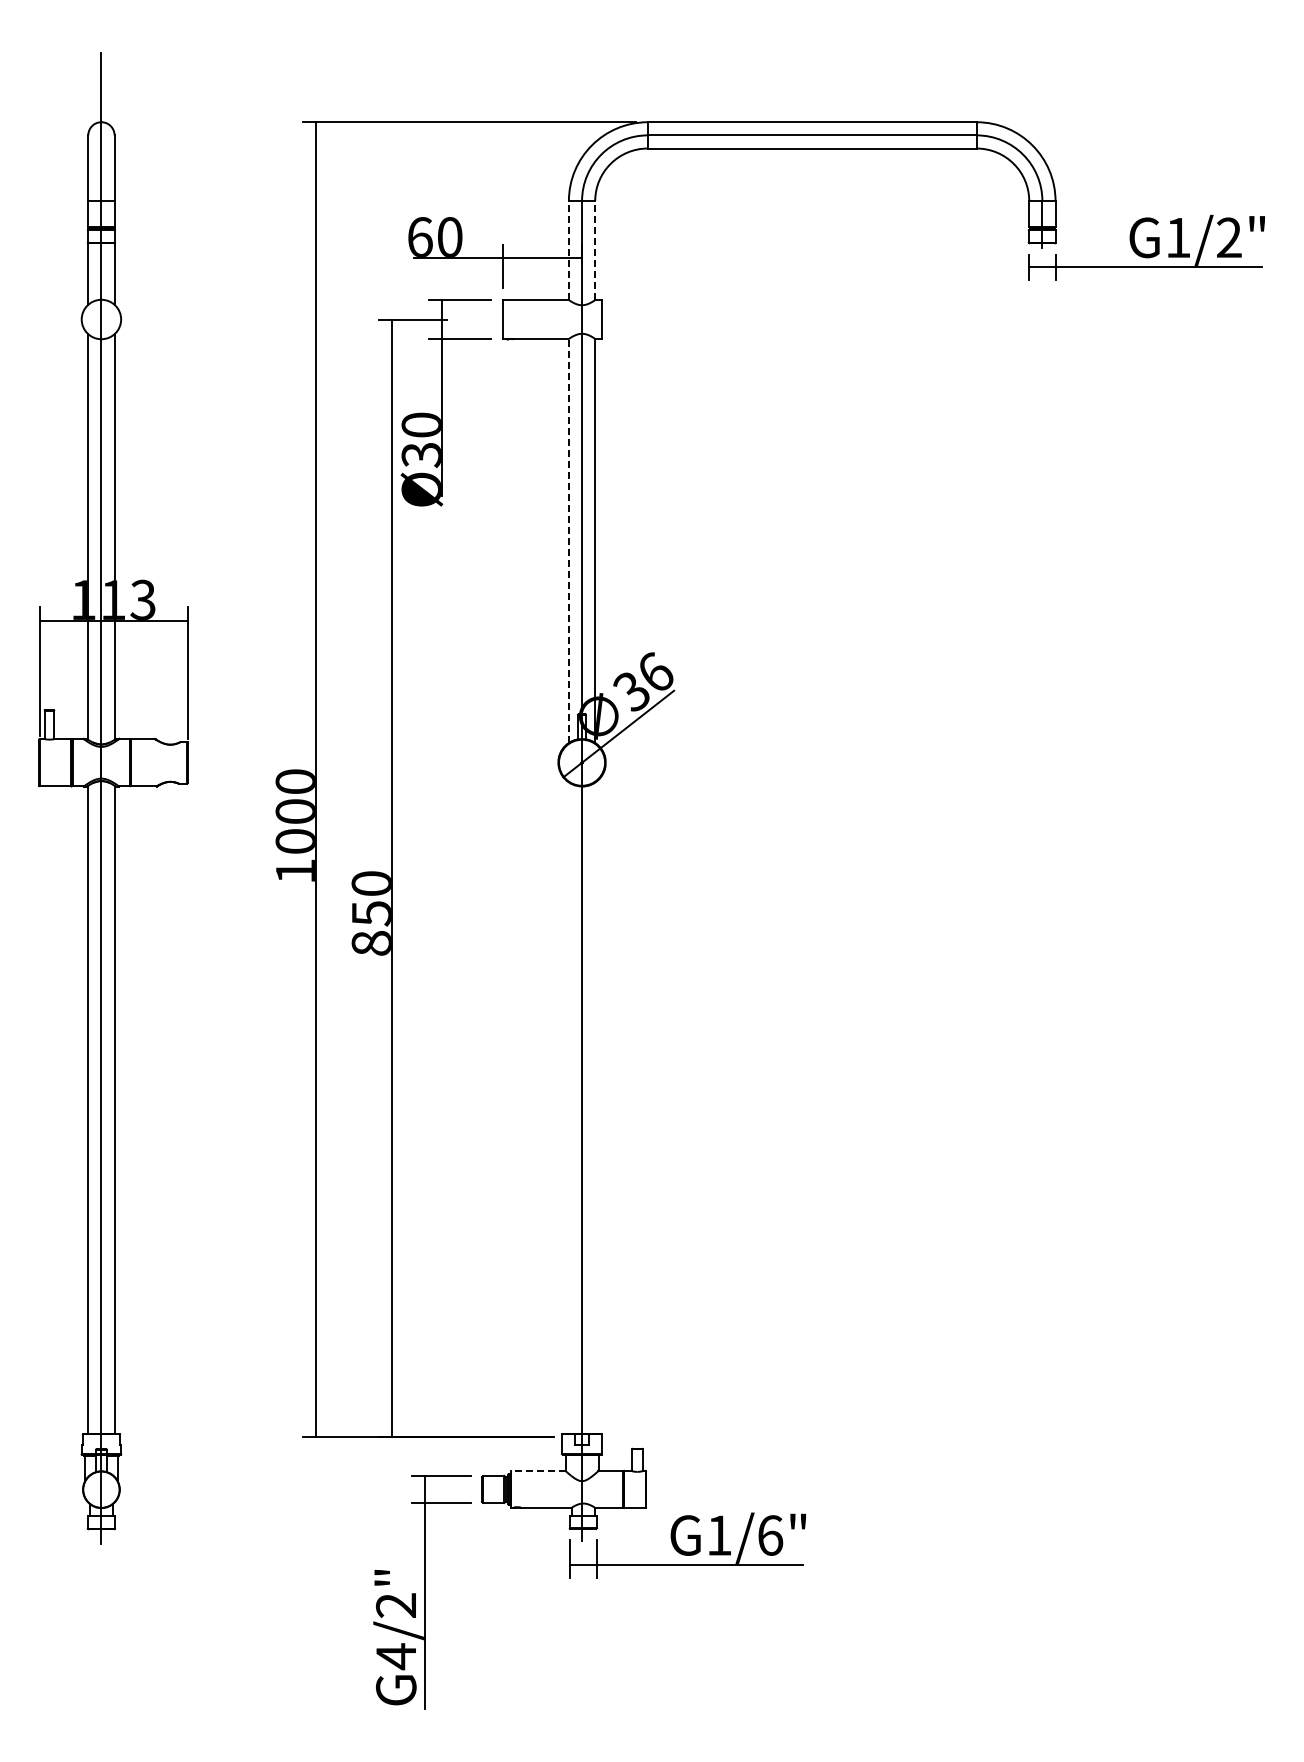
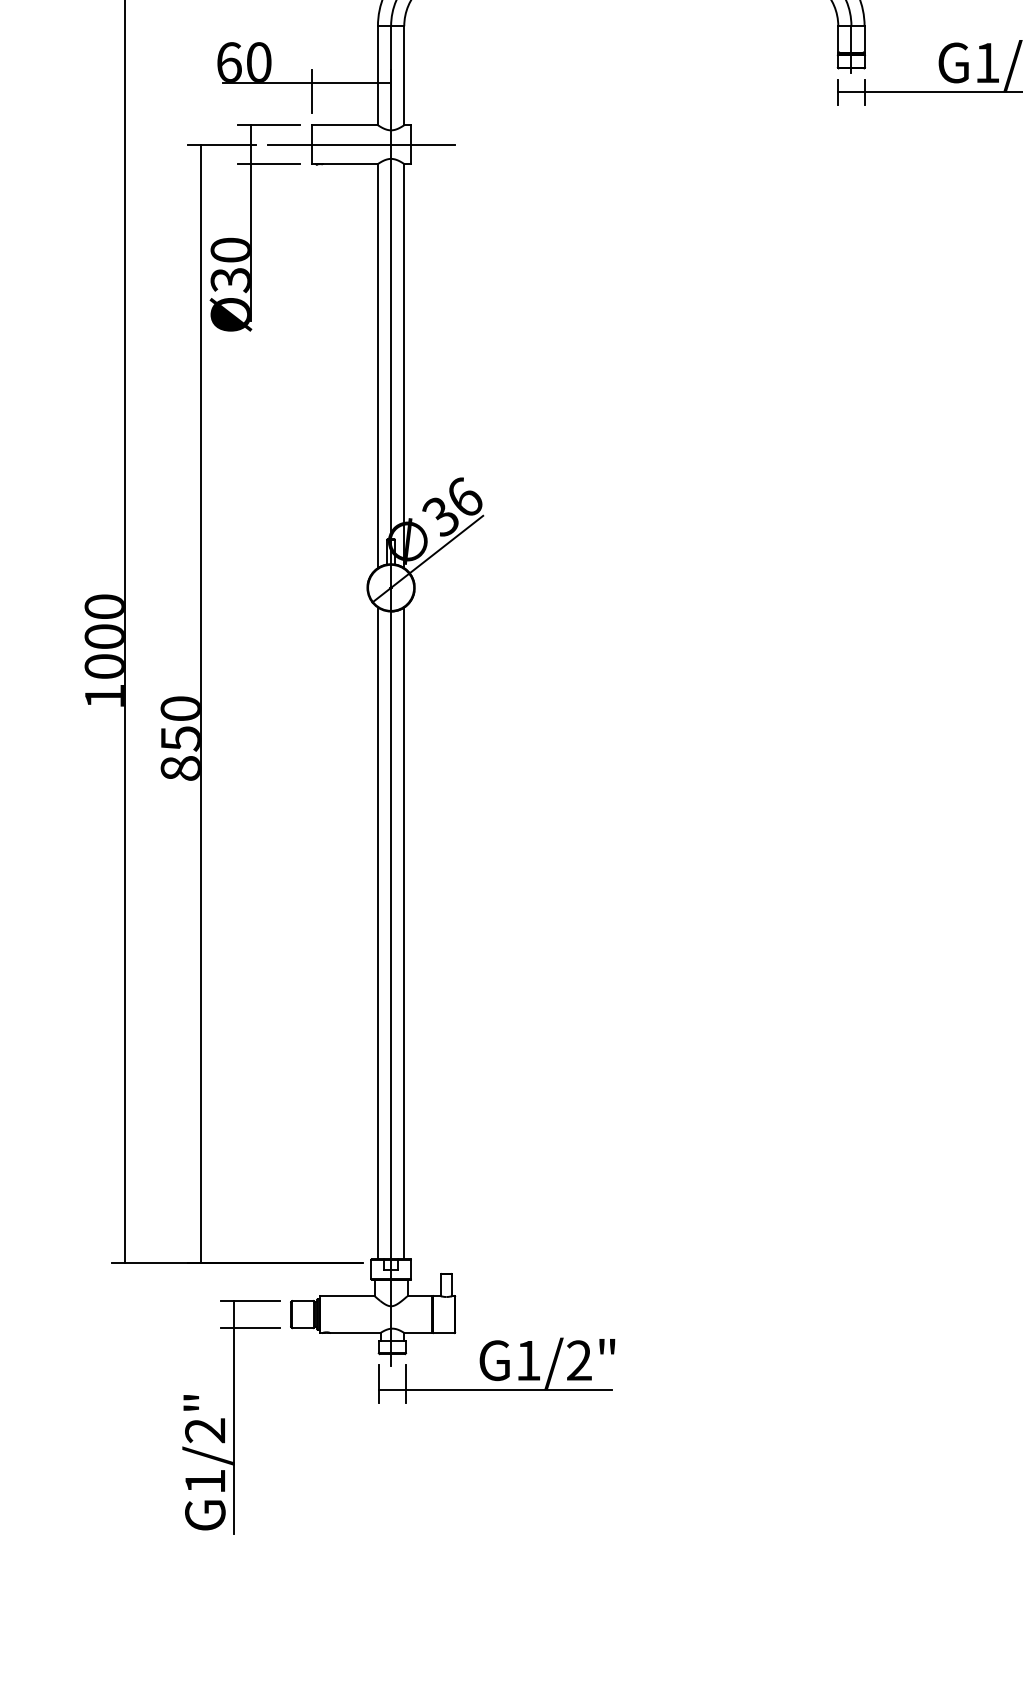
line: (568, 250) -> (377, 75), dashed -> solid
line: (595, 250) -> (404, 75), dashed -> solid
line: (552, 319) -> (361, 144), added
line: (568, 540) -> (377, 365), dashed -> solid
line: (568, 1108) -> (377, 933), added
line: (595, 1108) -> (404, 933), added
line: (537, 1471) -> (346, 1296), dashed -> solid
text: (770, 1535) -> (579, 1360), G1/6" -> G1/2"
text: (395, 1656) -> (204, 1481), G4/2" -> G1/2"

